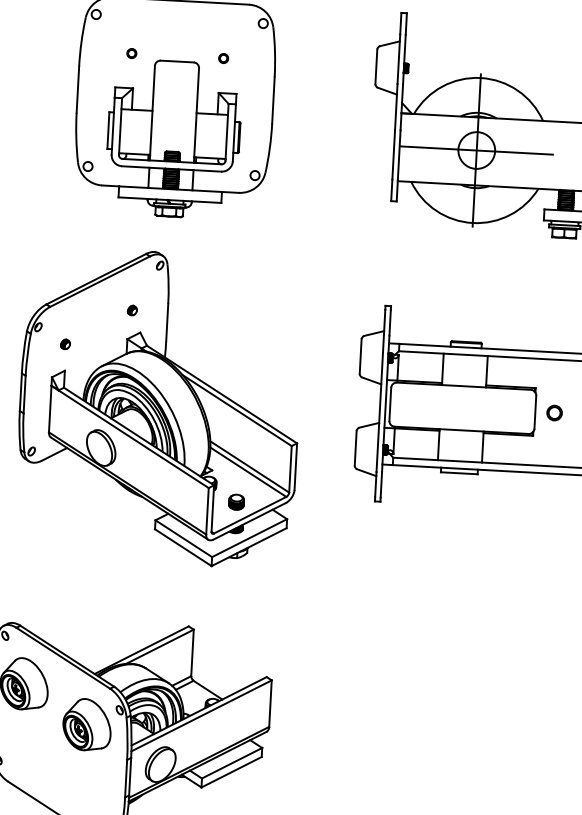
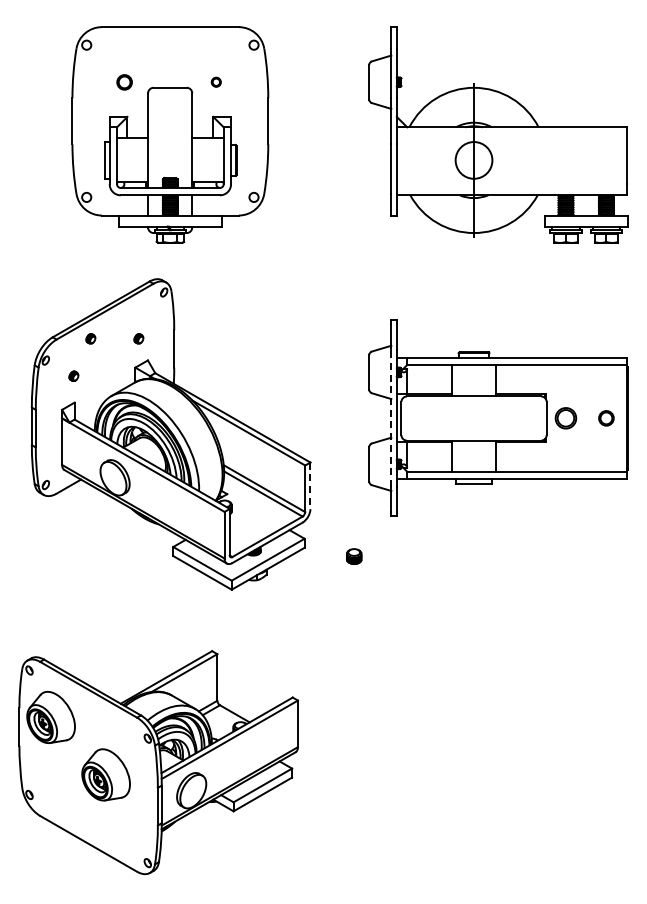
part: (131, 52) -> (123, 81), size x1.6
line: (476, 150) -> (473, 160), removed
part: (84, 307) -> (90, 338), added
line: (380, 402) -> (391, 417), solid -> dashed
part: (554, 413) -> (565, 418), size x1.4
line: (295, 467) -> (310, 486), solid -> dashed
part: (236, 502) -> (354, 556), moved
part: (86, 724) -> (105, 774), moved

